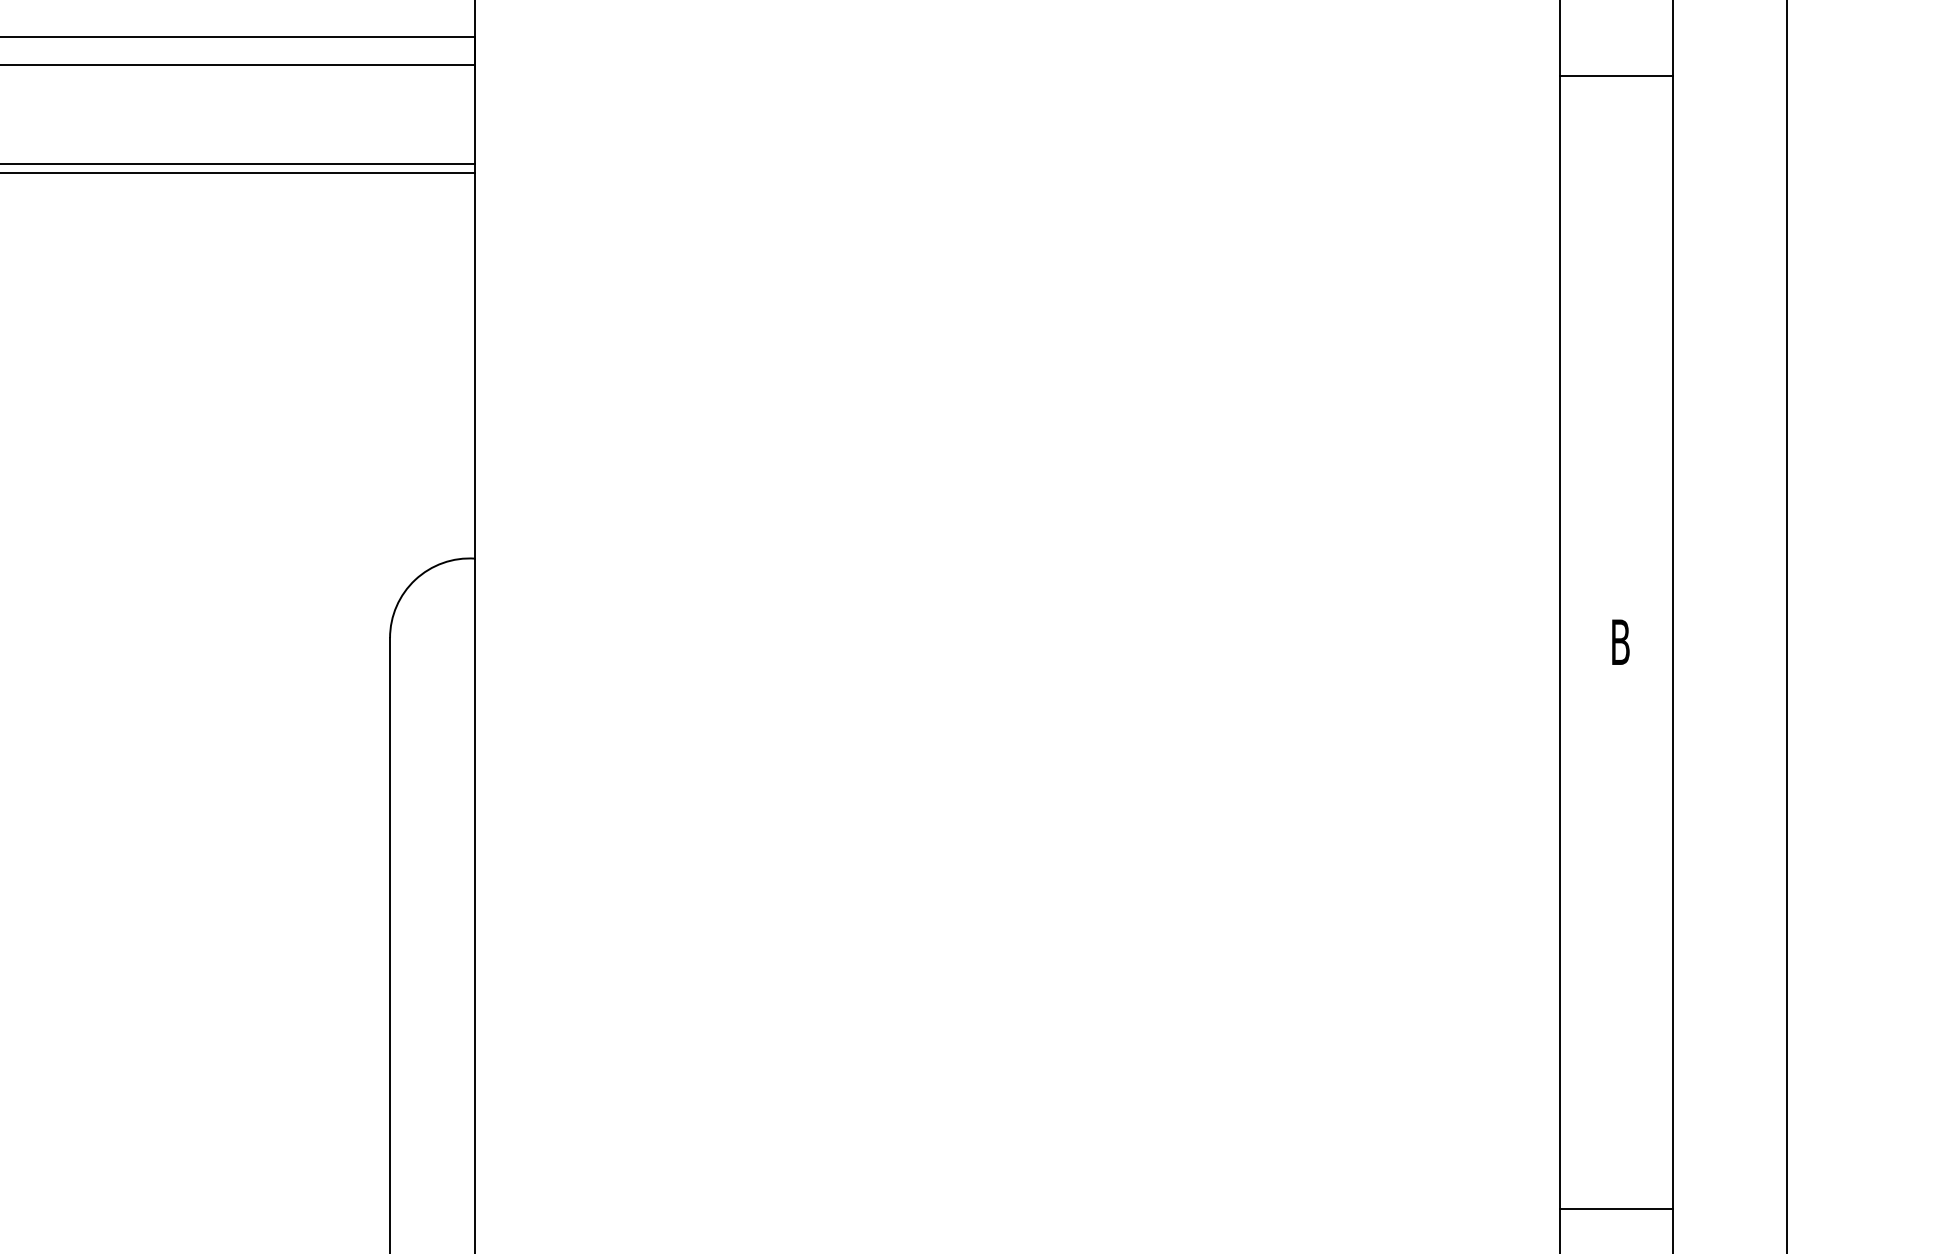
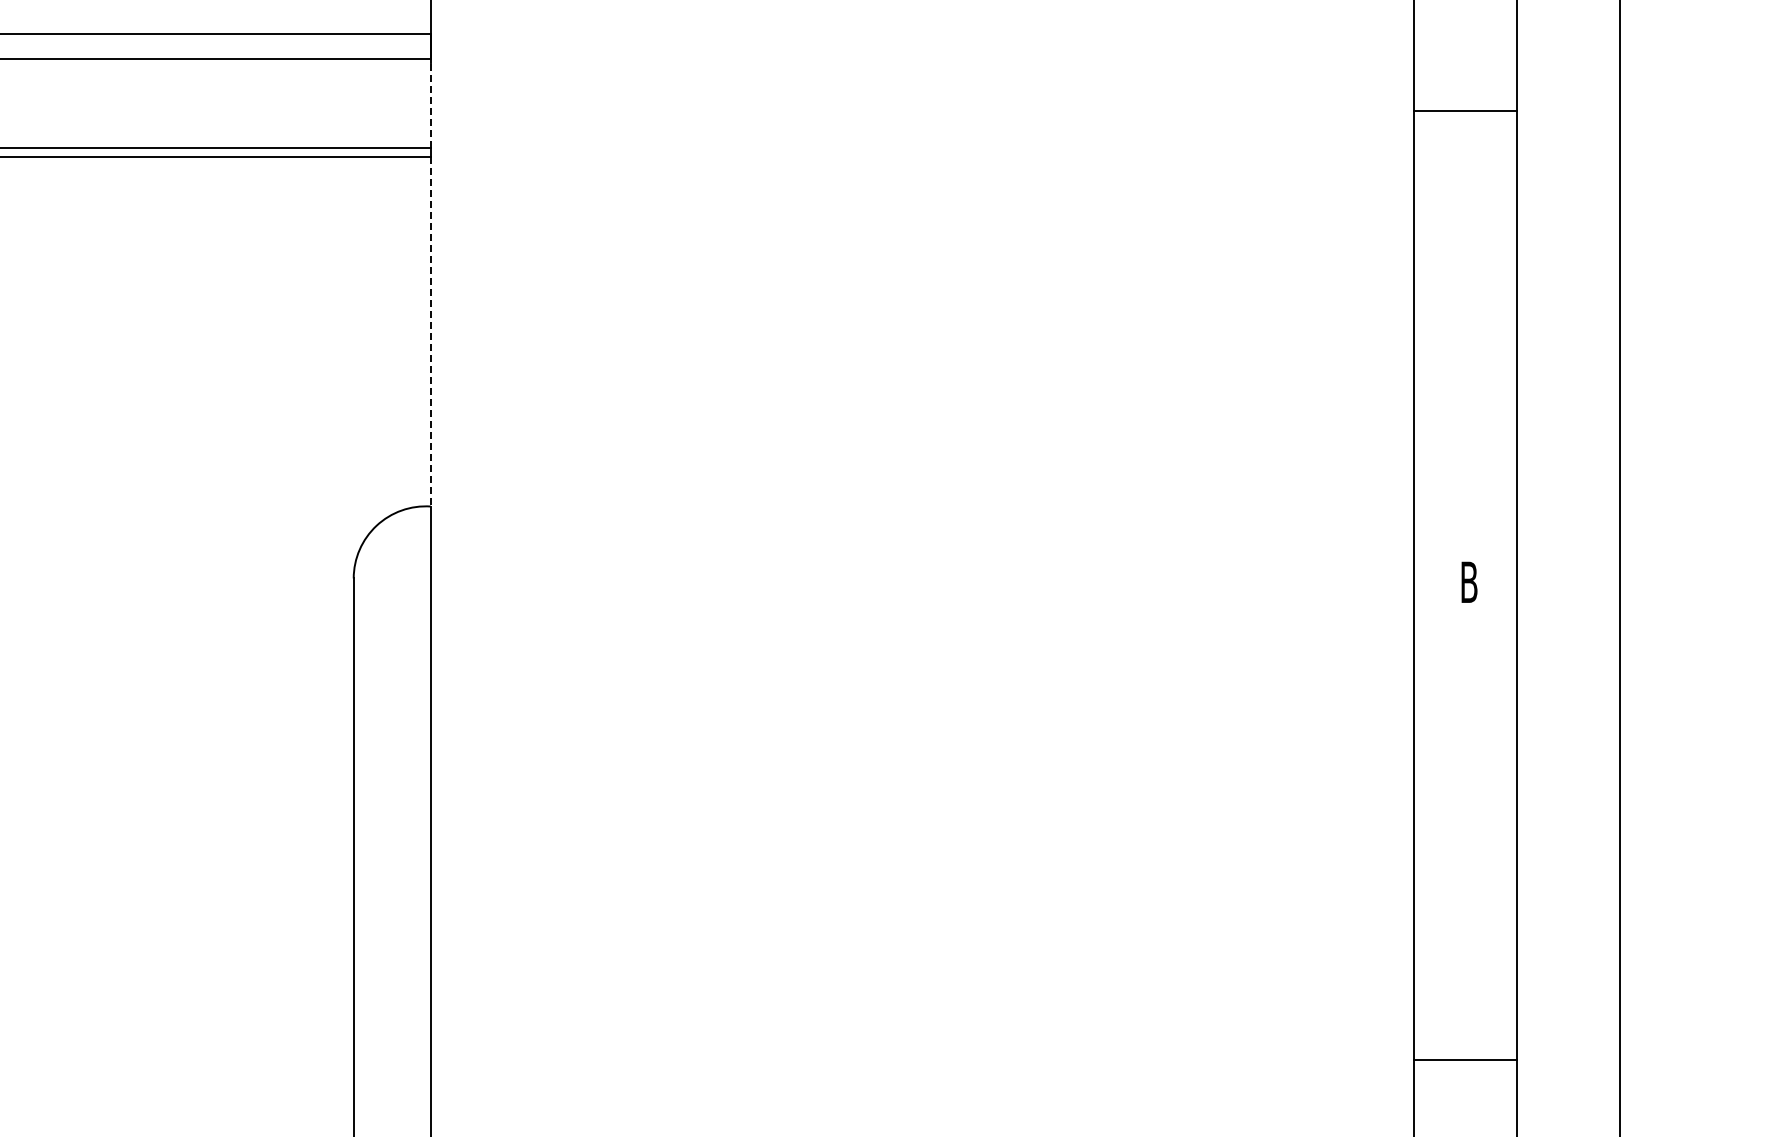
line: (1616, 75) -> (1465, 110), moved
line: (474, 114) -> (430, 103), solid -> dashed
line: (474, 365) -> (430, 331), solid -> dashed
line: (1616, 1209) -> (1465, 1060), moved

